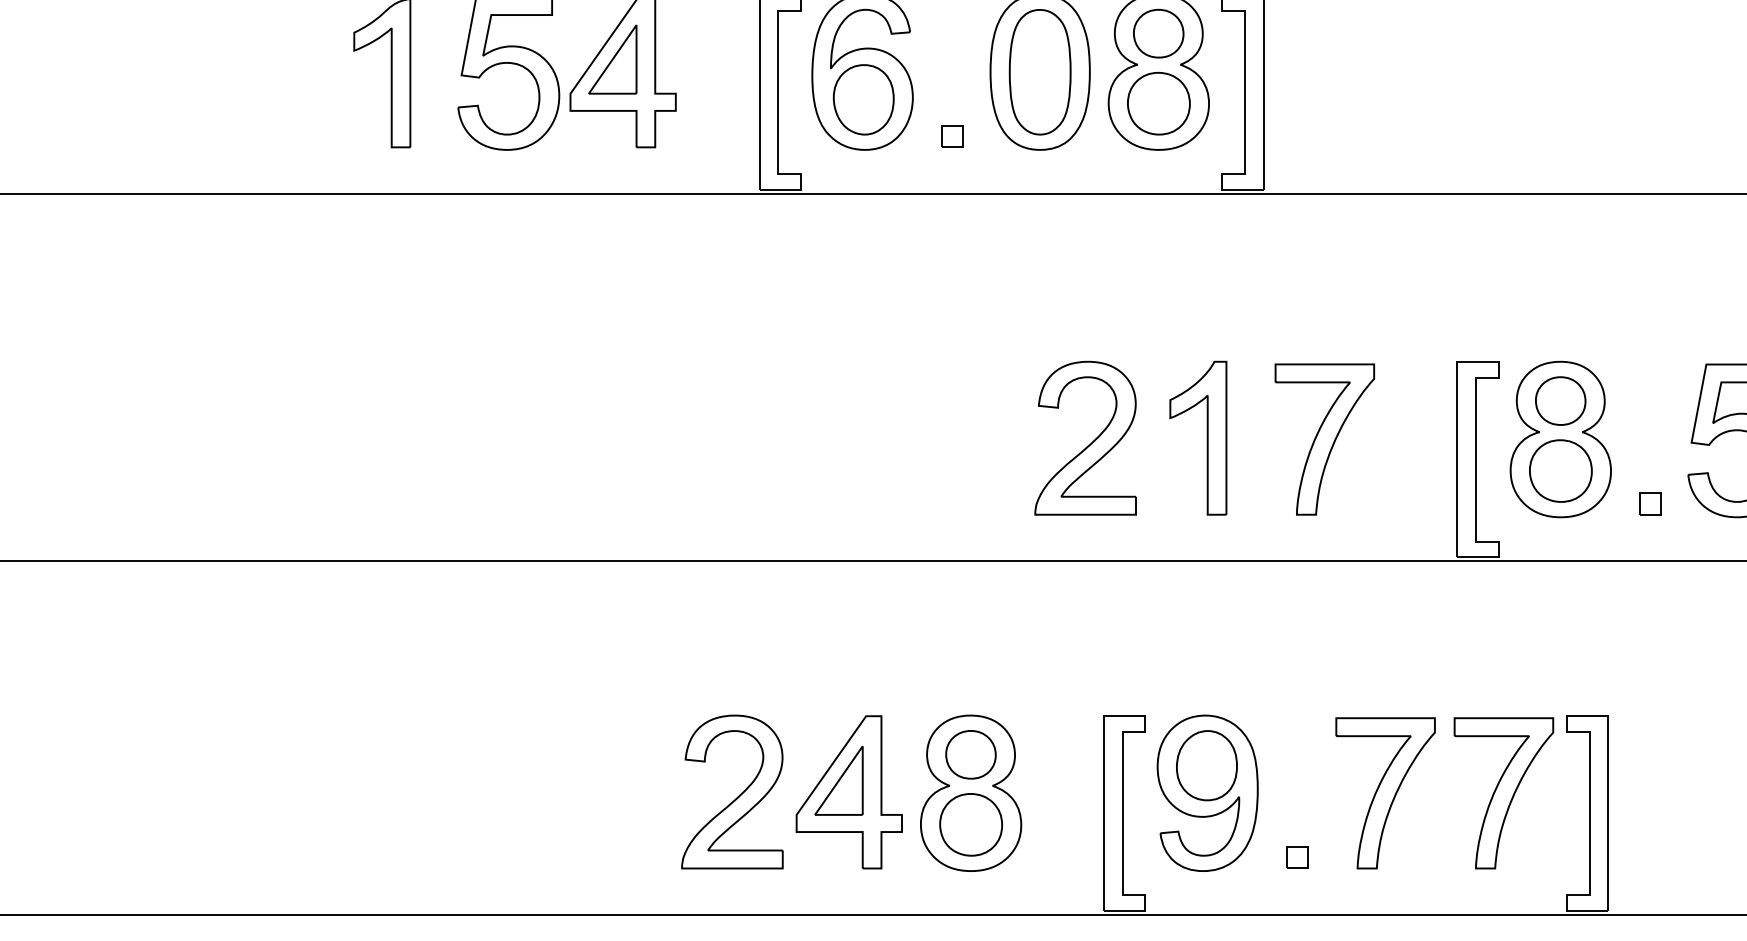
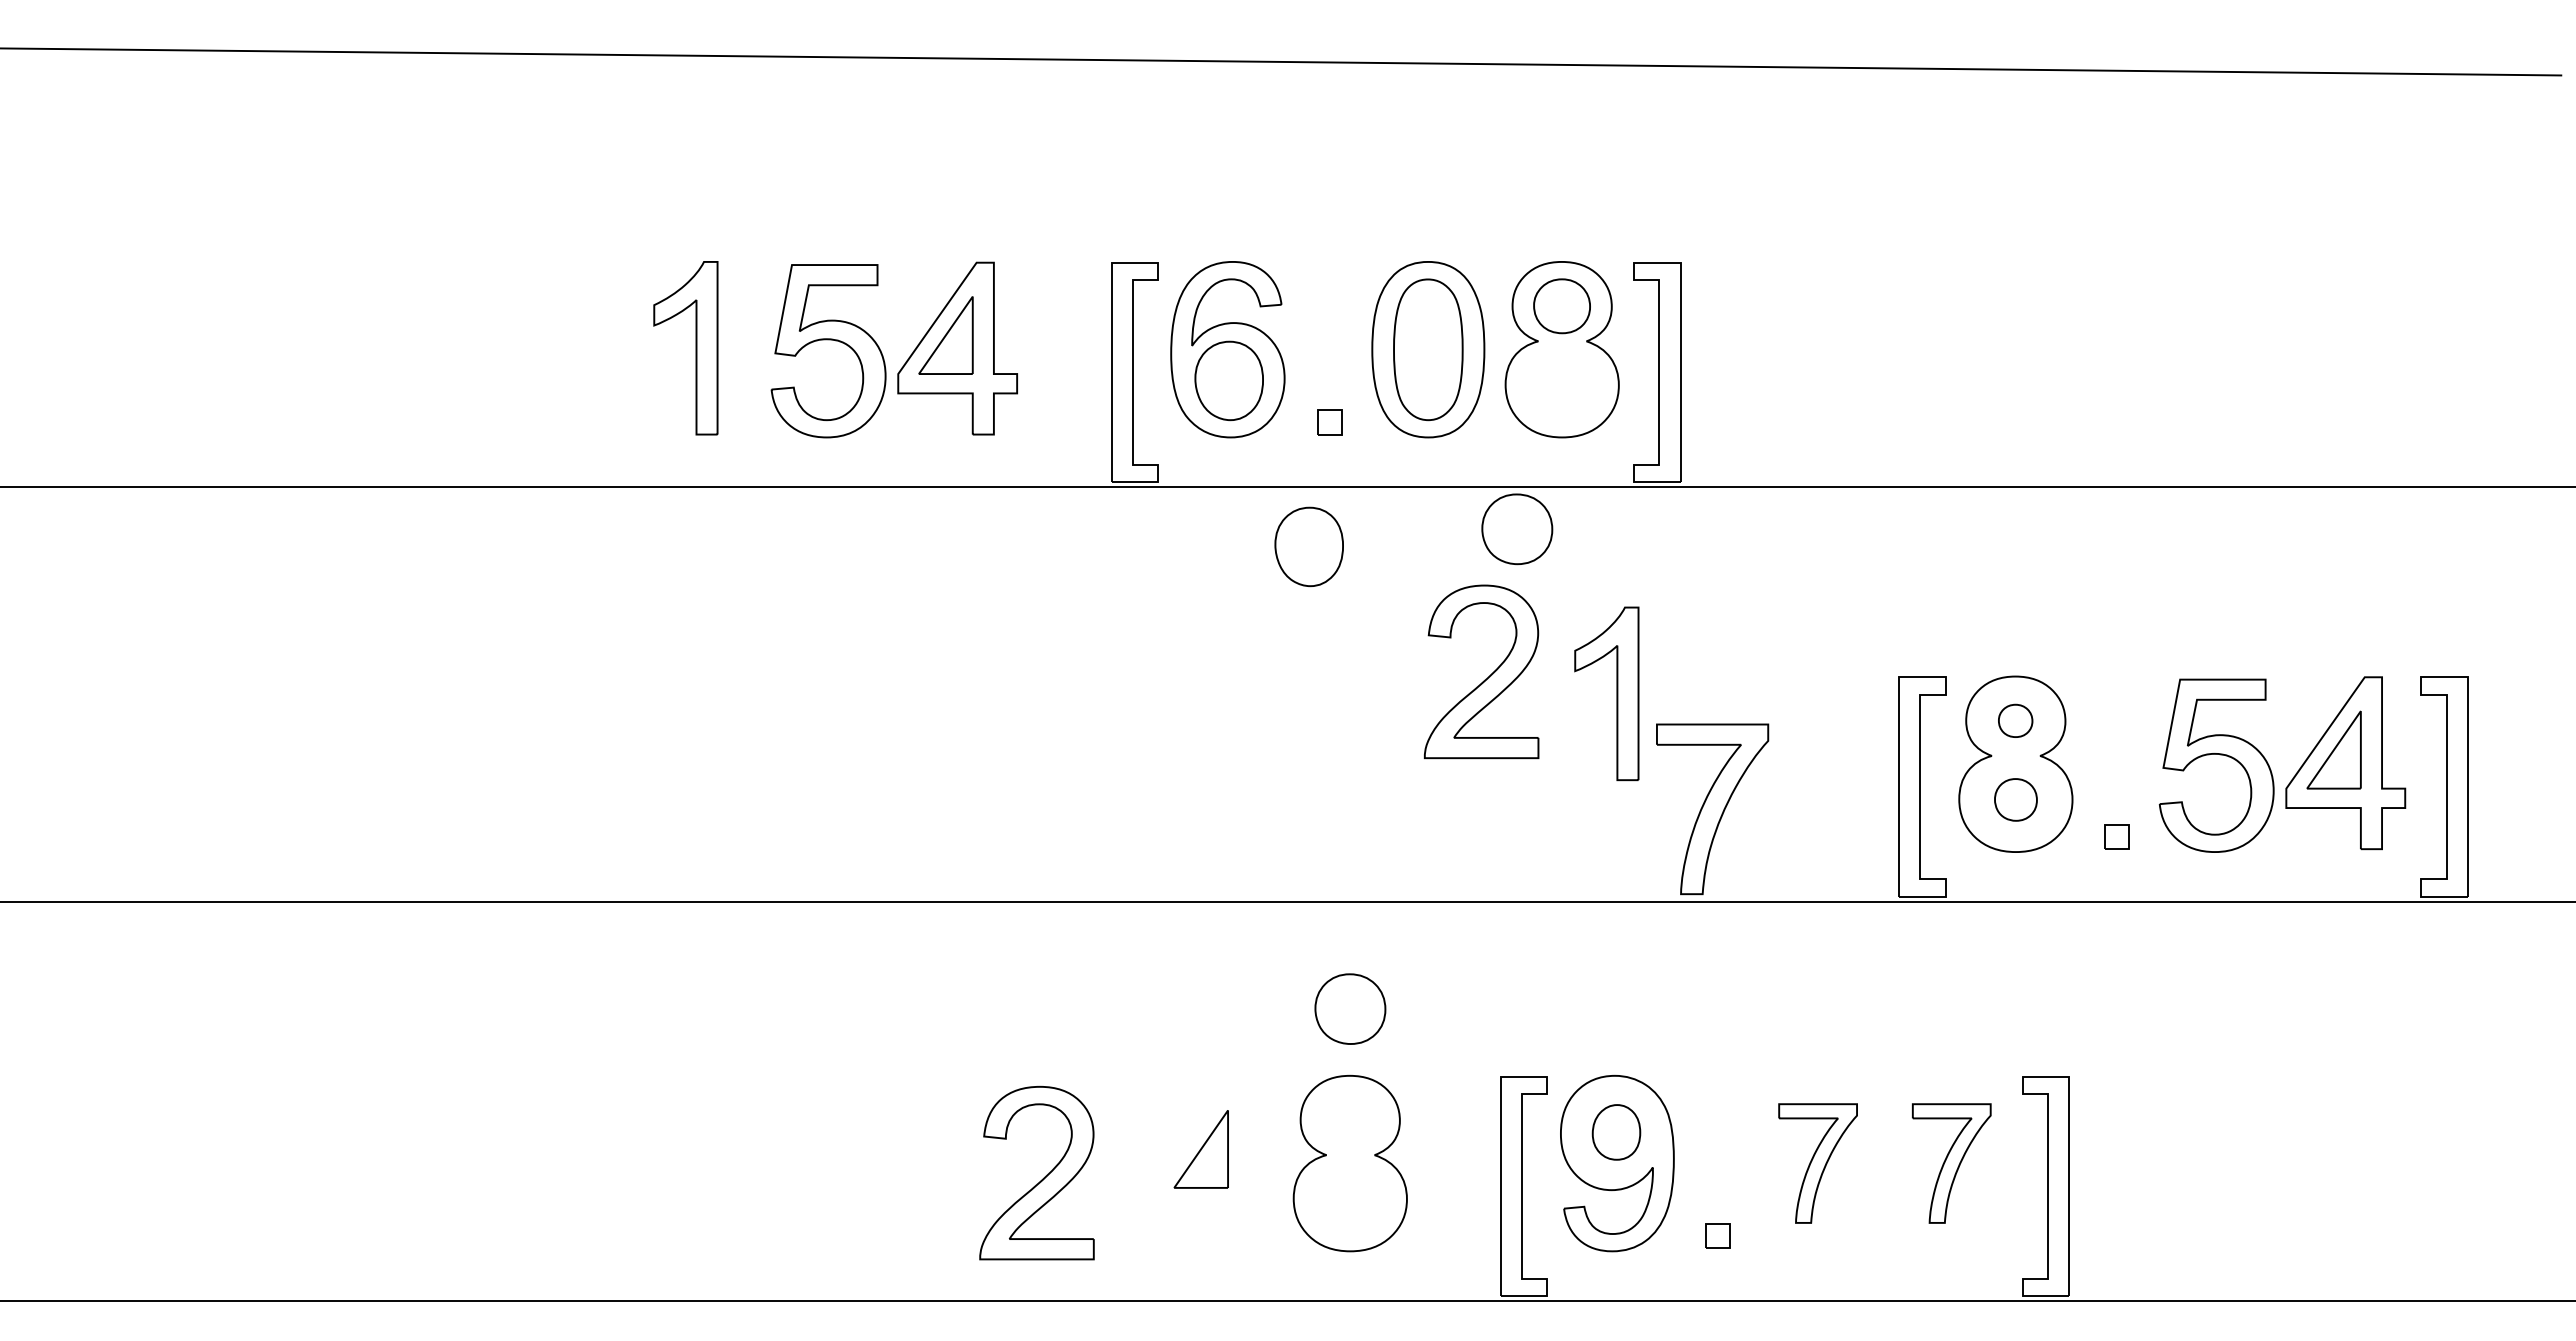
part: (1159, 103) -> (1517, 529), moved
part: (934, 246) -> (1308, 546), added
part: (1560, 400) -> (2015, 720), size x0.6
part: (1206, 437) -> (1616, 693), moved
part: (1324, 439) -> (1712, 809), moved
part: (1090, 443) -> (1487, 677), moved
part: (1560, 470) -> (2015, 799), size x0.6
part: (971, 754) -> (1350, 1119), removed
part: (1206, 765) -> (1616, 1132), size x0.7
part: (848, 792) -> (1212, 1162), removed
part: (1385, 793) -> (1817, 1163), size x0.7
part: (1503, 793) -> (1951, 1163), size x0.7
part: (737, 796) -> (1042, 1178), moved
part: (971, 824) -> (1350, 1008), moved

